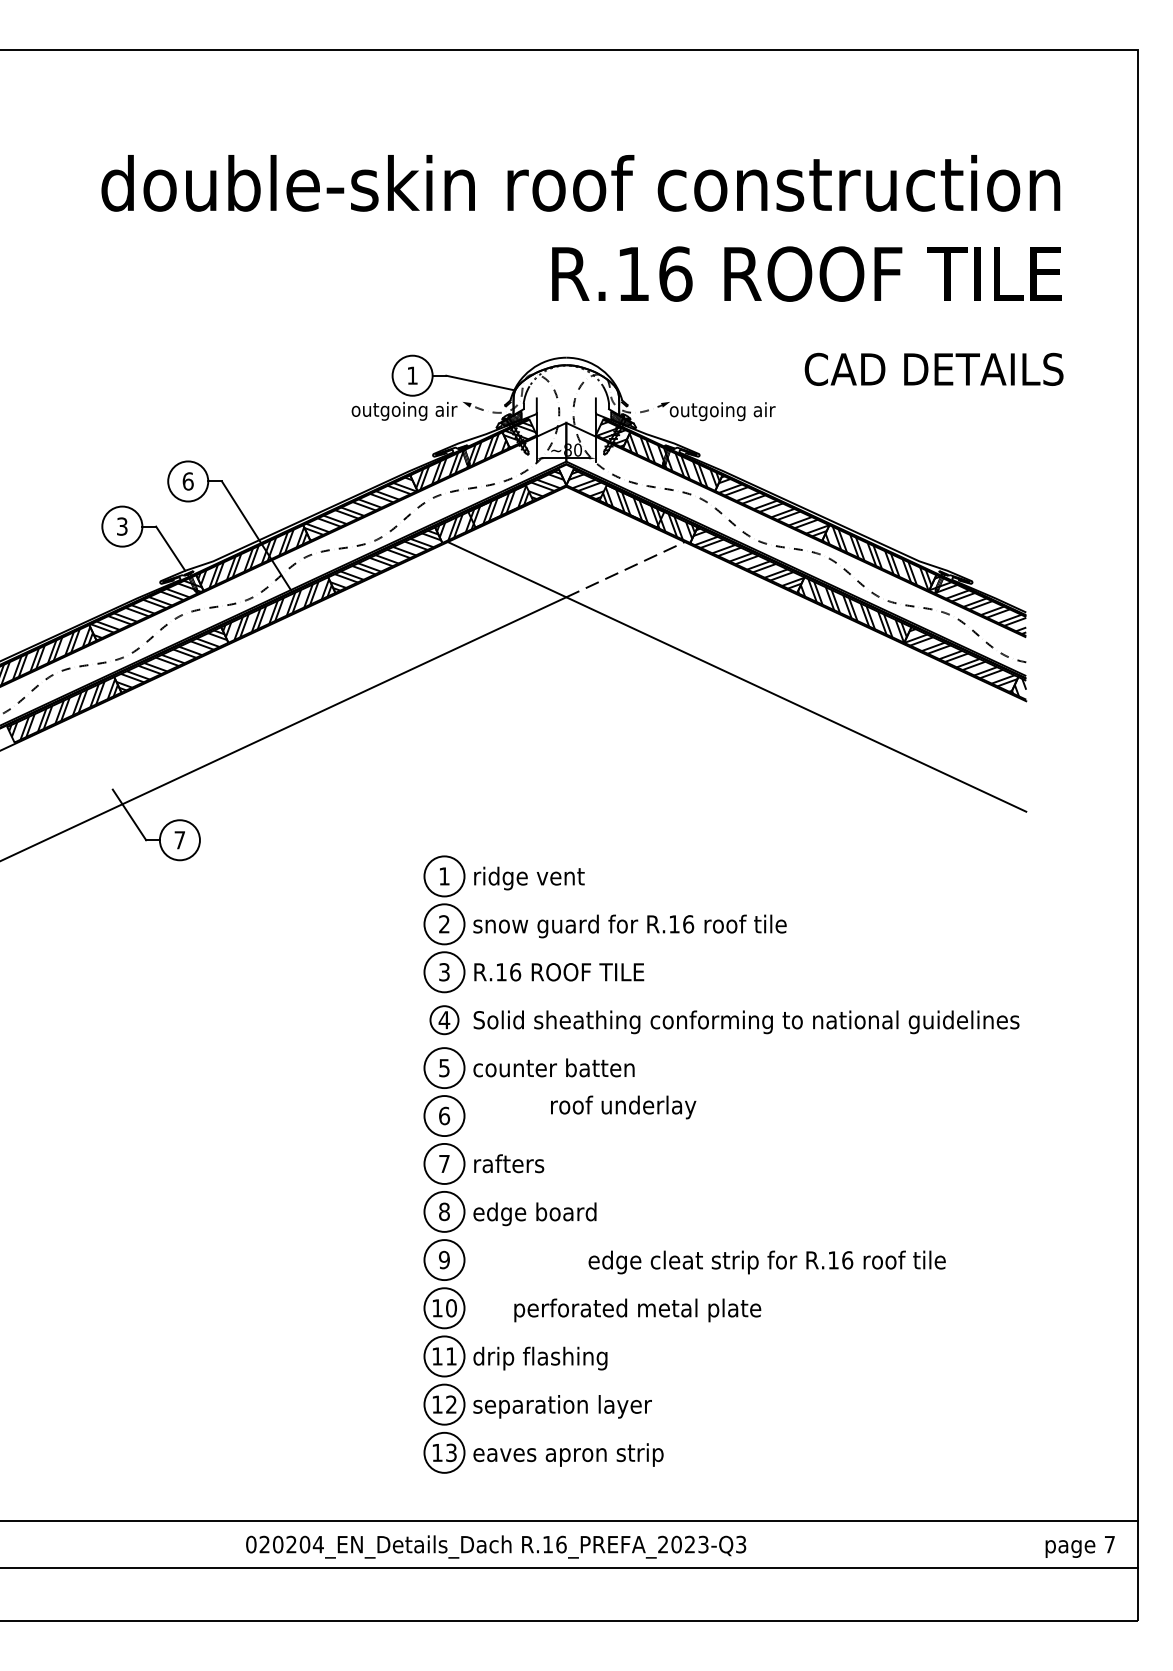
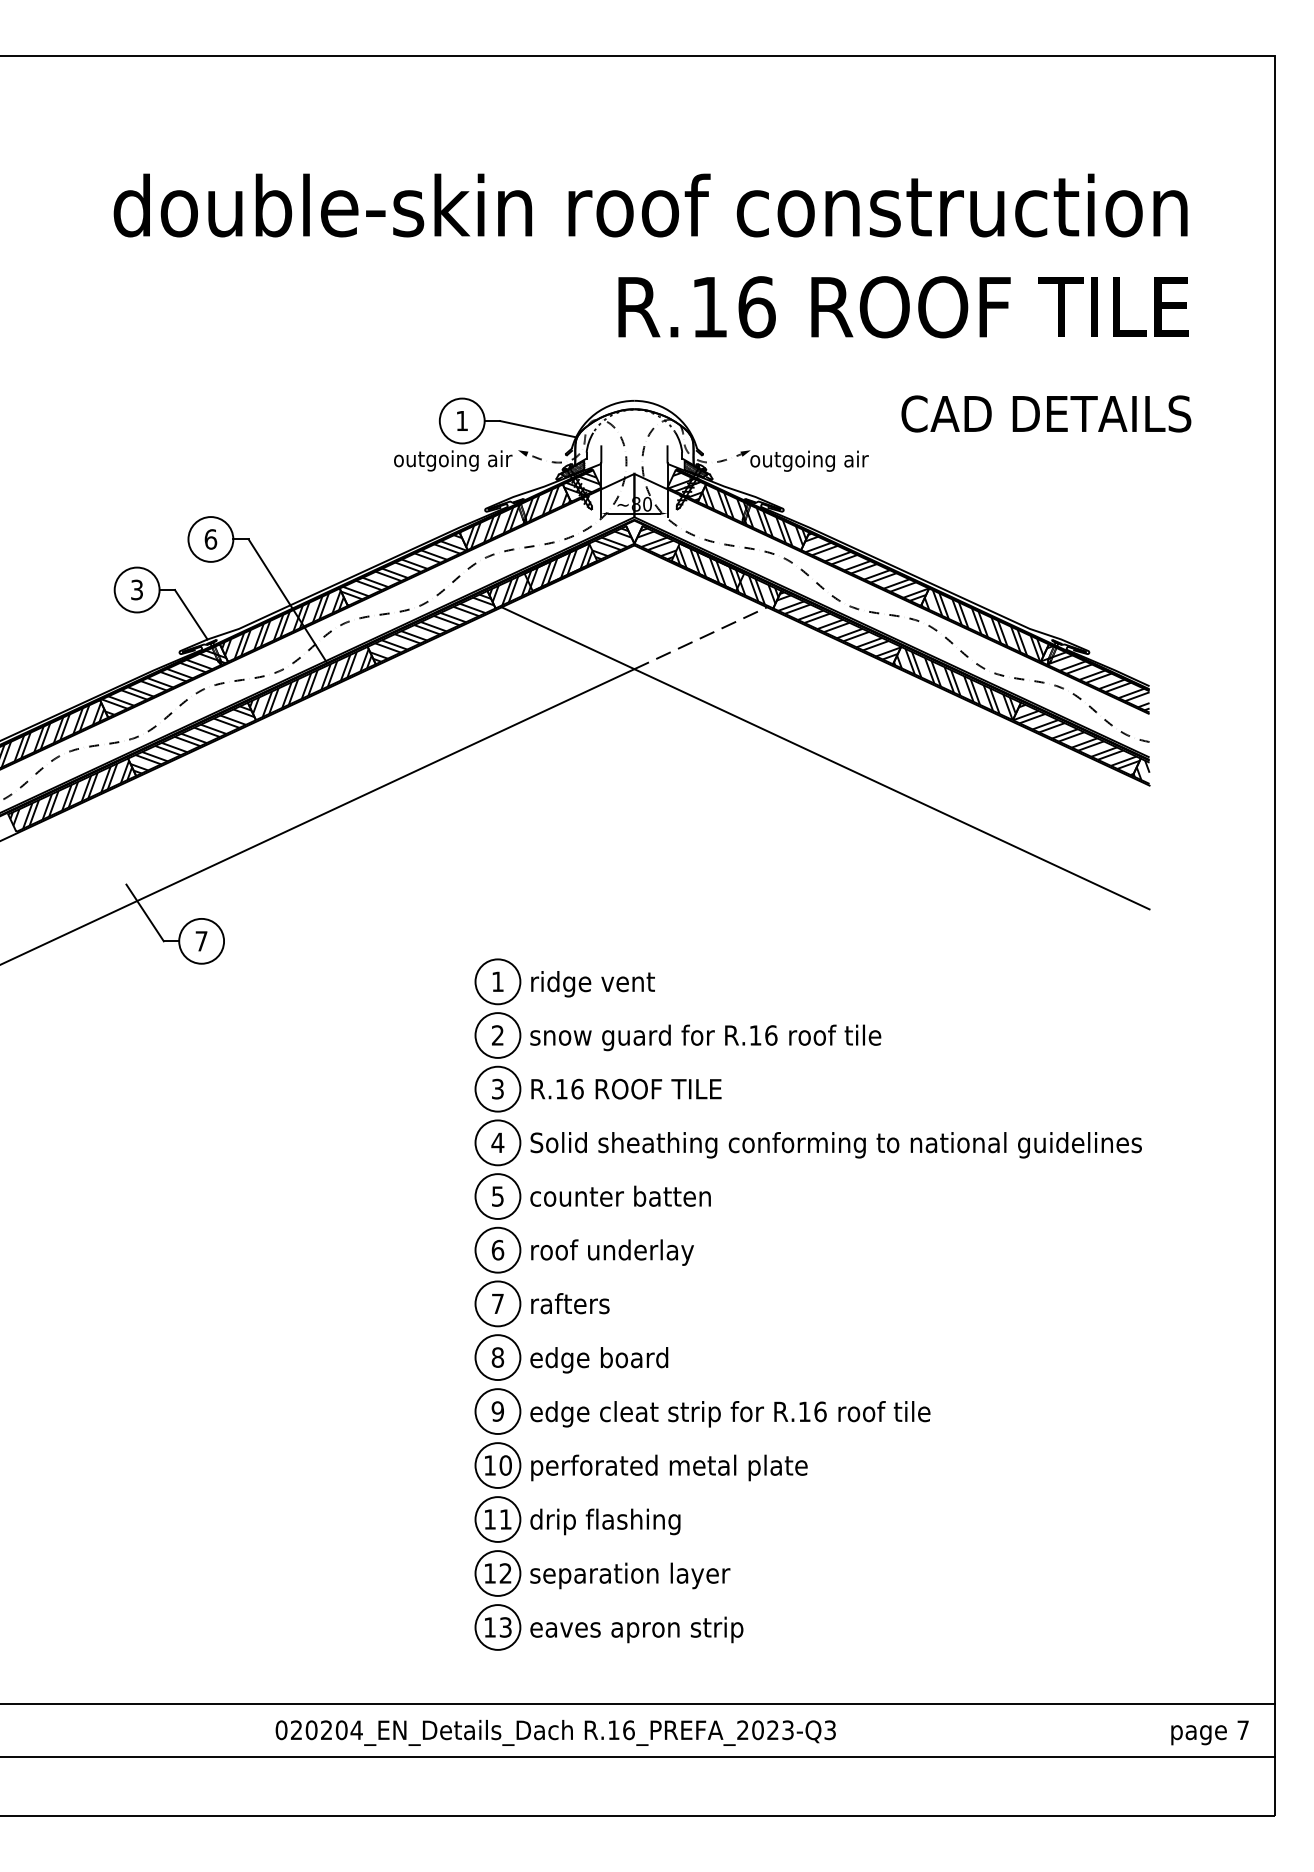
circle: (444, 1019) -> (497, 1142), size x1.43
text: (623, 1107) -> (612, 1252), moved
text: (767, 1262) -> (730, 1414), moved
text: (637, 1310) -> (669, 1467), moved

